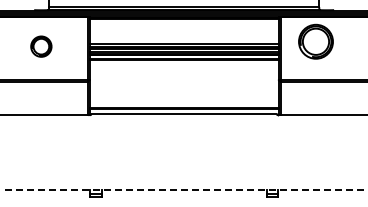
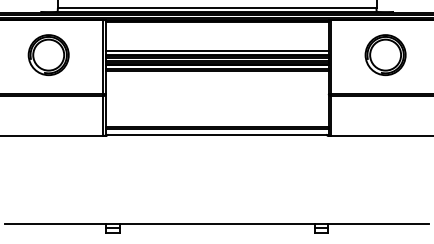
part: (315, 41) -> (385, 54), moved
part: (41, 46) -> (48, 54), size x1.67
line: (184, 189) -> (217, 223), dashed -> solid

